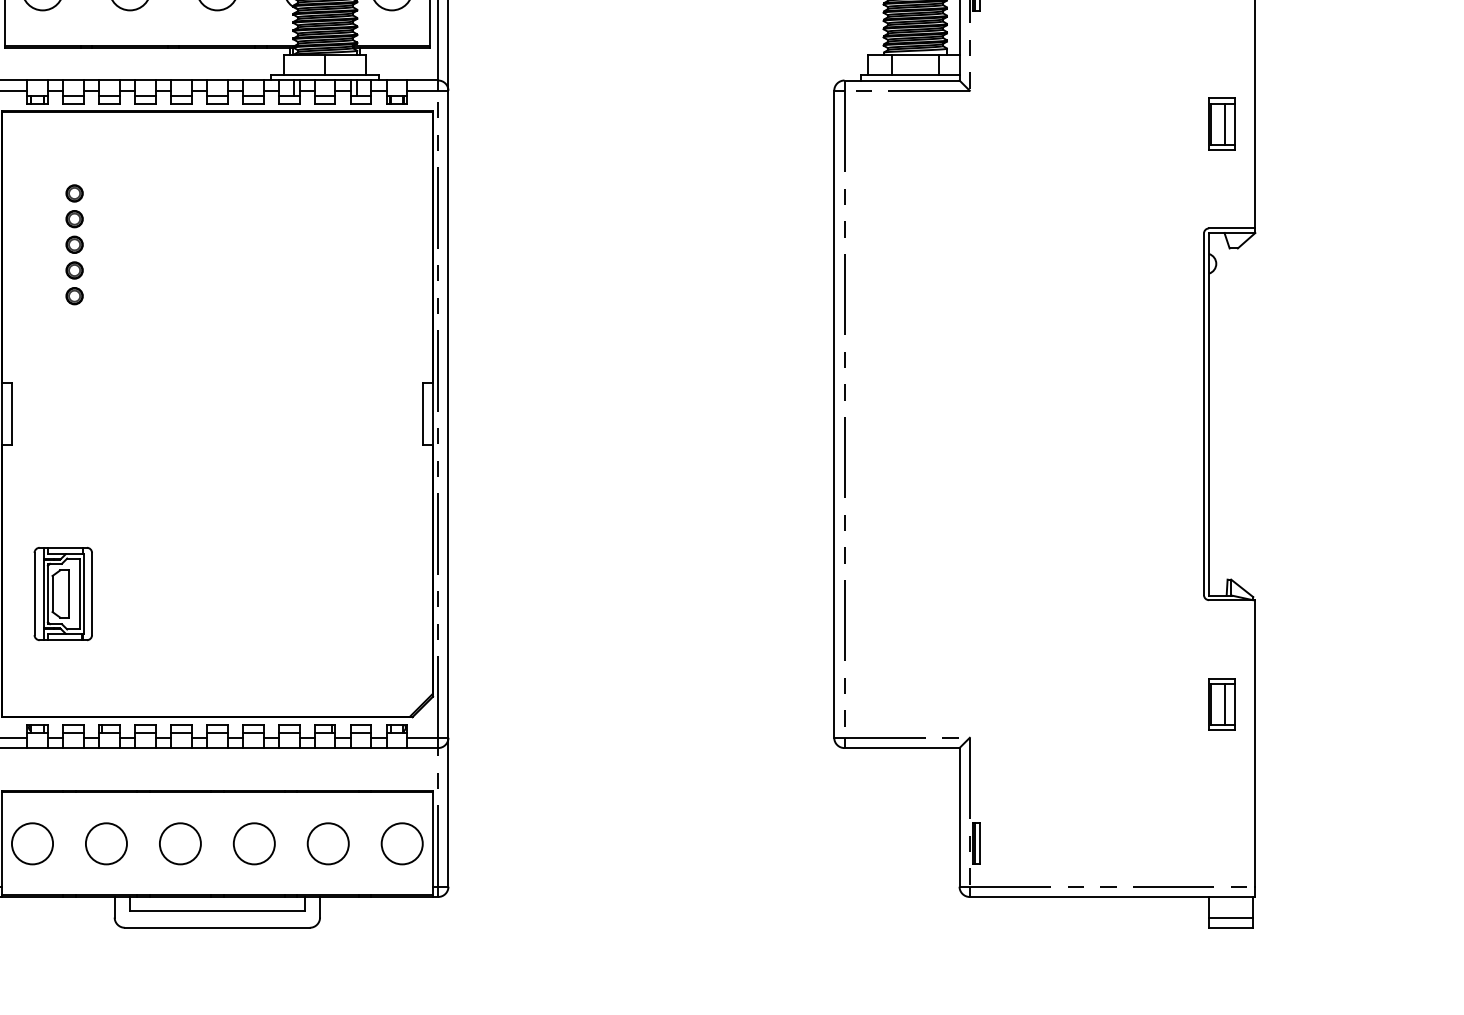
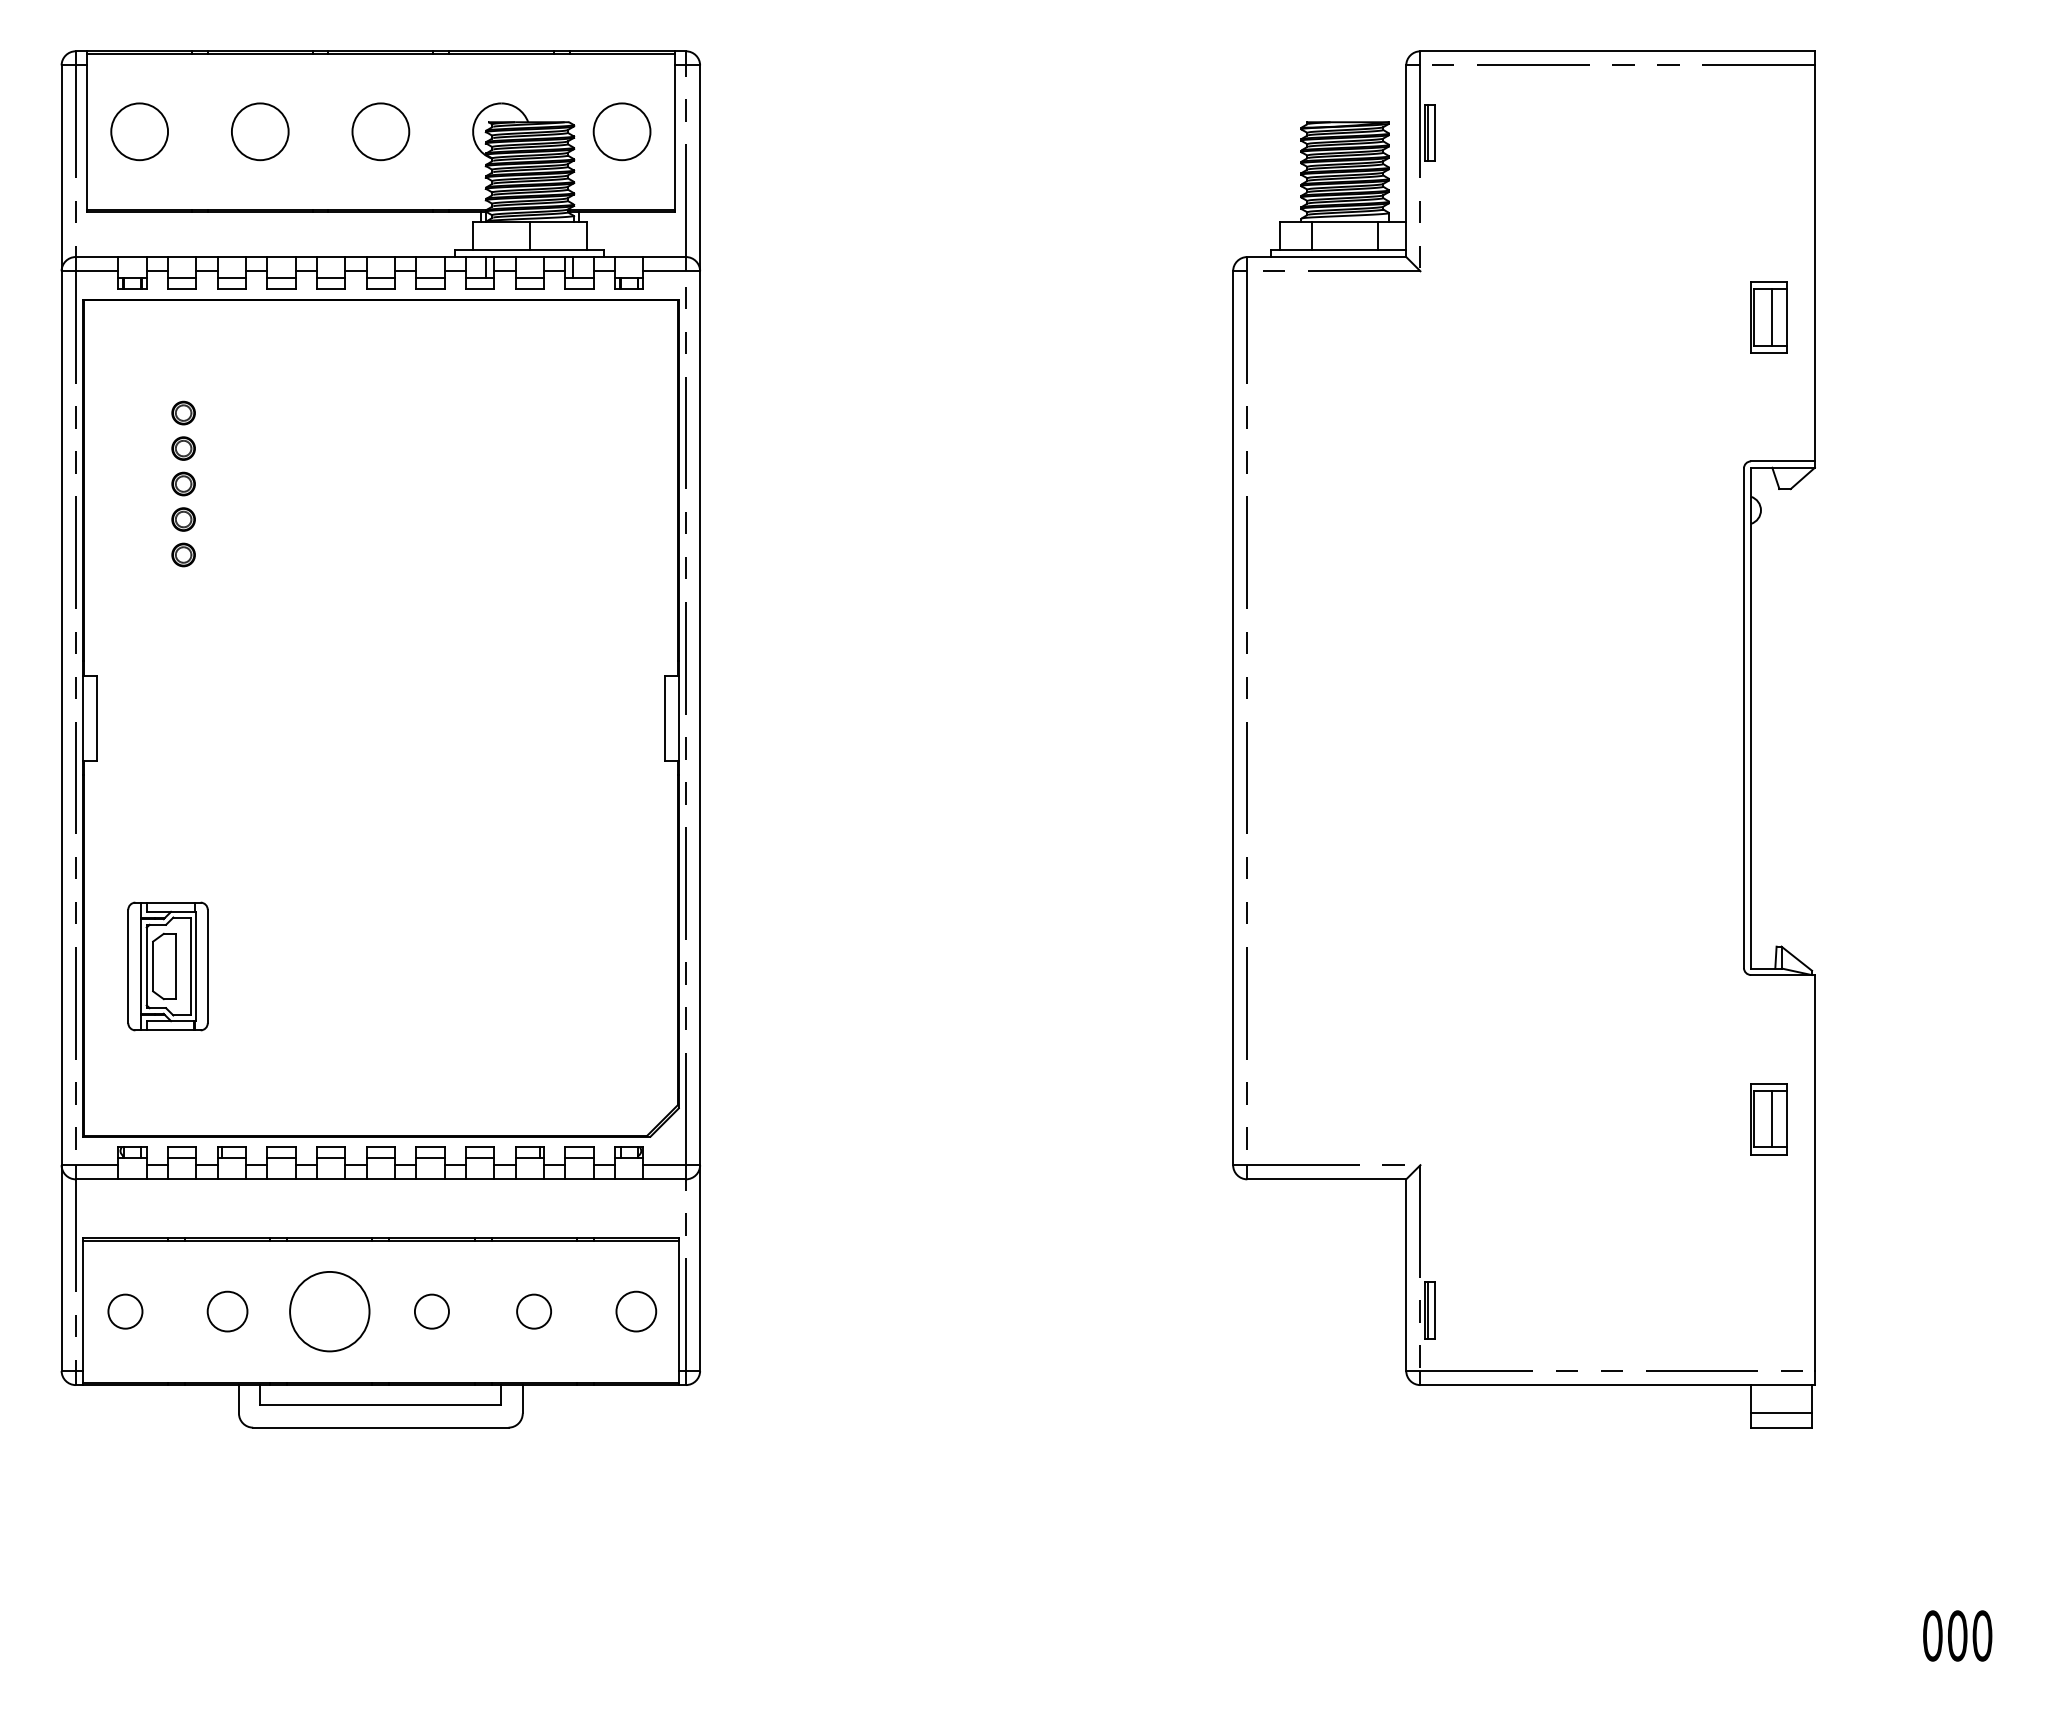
circle: (32, 843) -> (125, 1311), size x0.6
circle: (106, 843) -> (227, 1311), size x0.7
circle: (180, 843) -> (329, 1311), size x1.4
circle: (254, 843) -> (431, 1311), size x0.6
circle: (327, 843) -> (533, 1311), size x0.6
circle: (402, 843) -> (636, 1311), size x0.7

